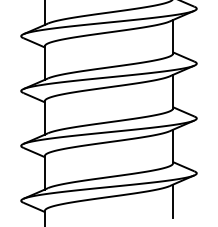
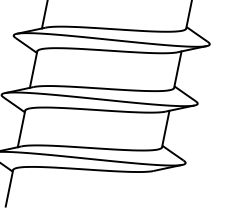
line: (173, 201) -> (154, 188), removed

